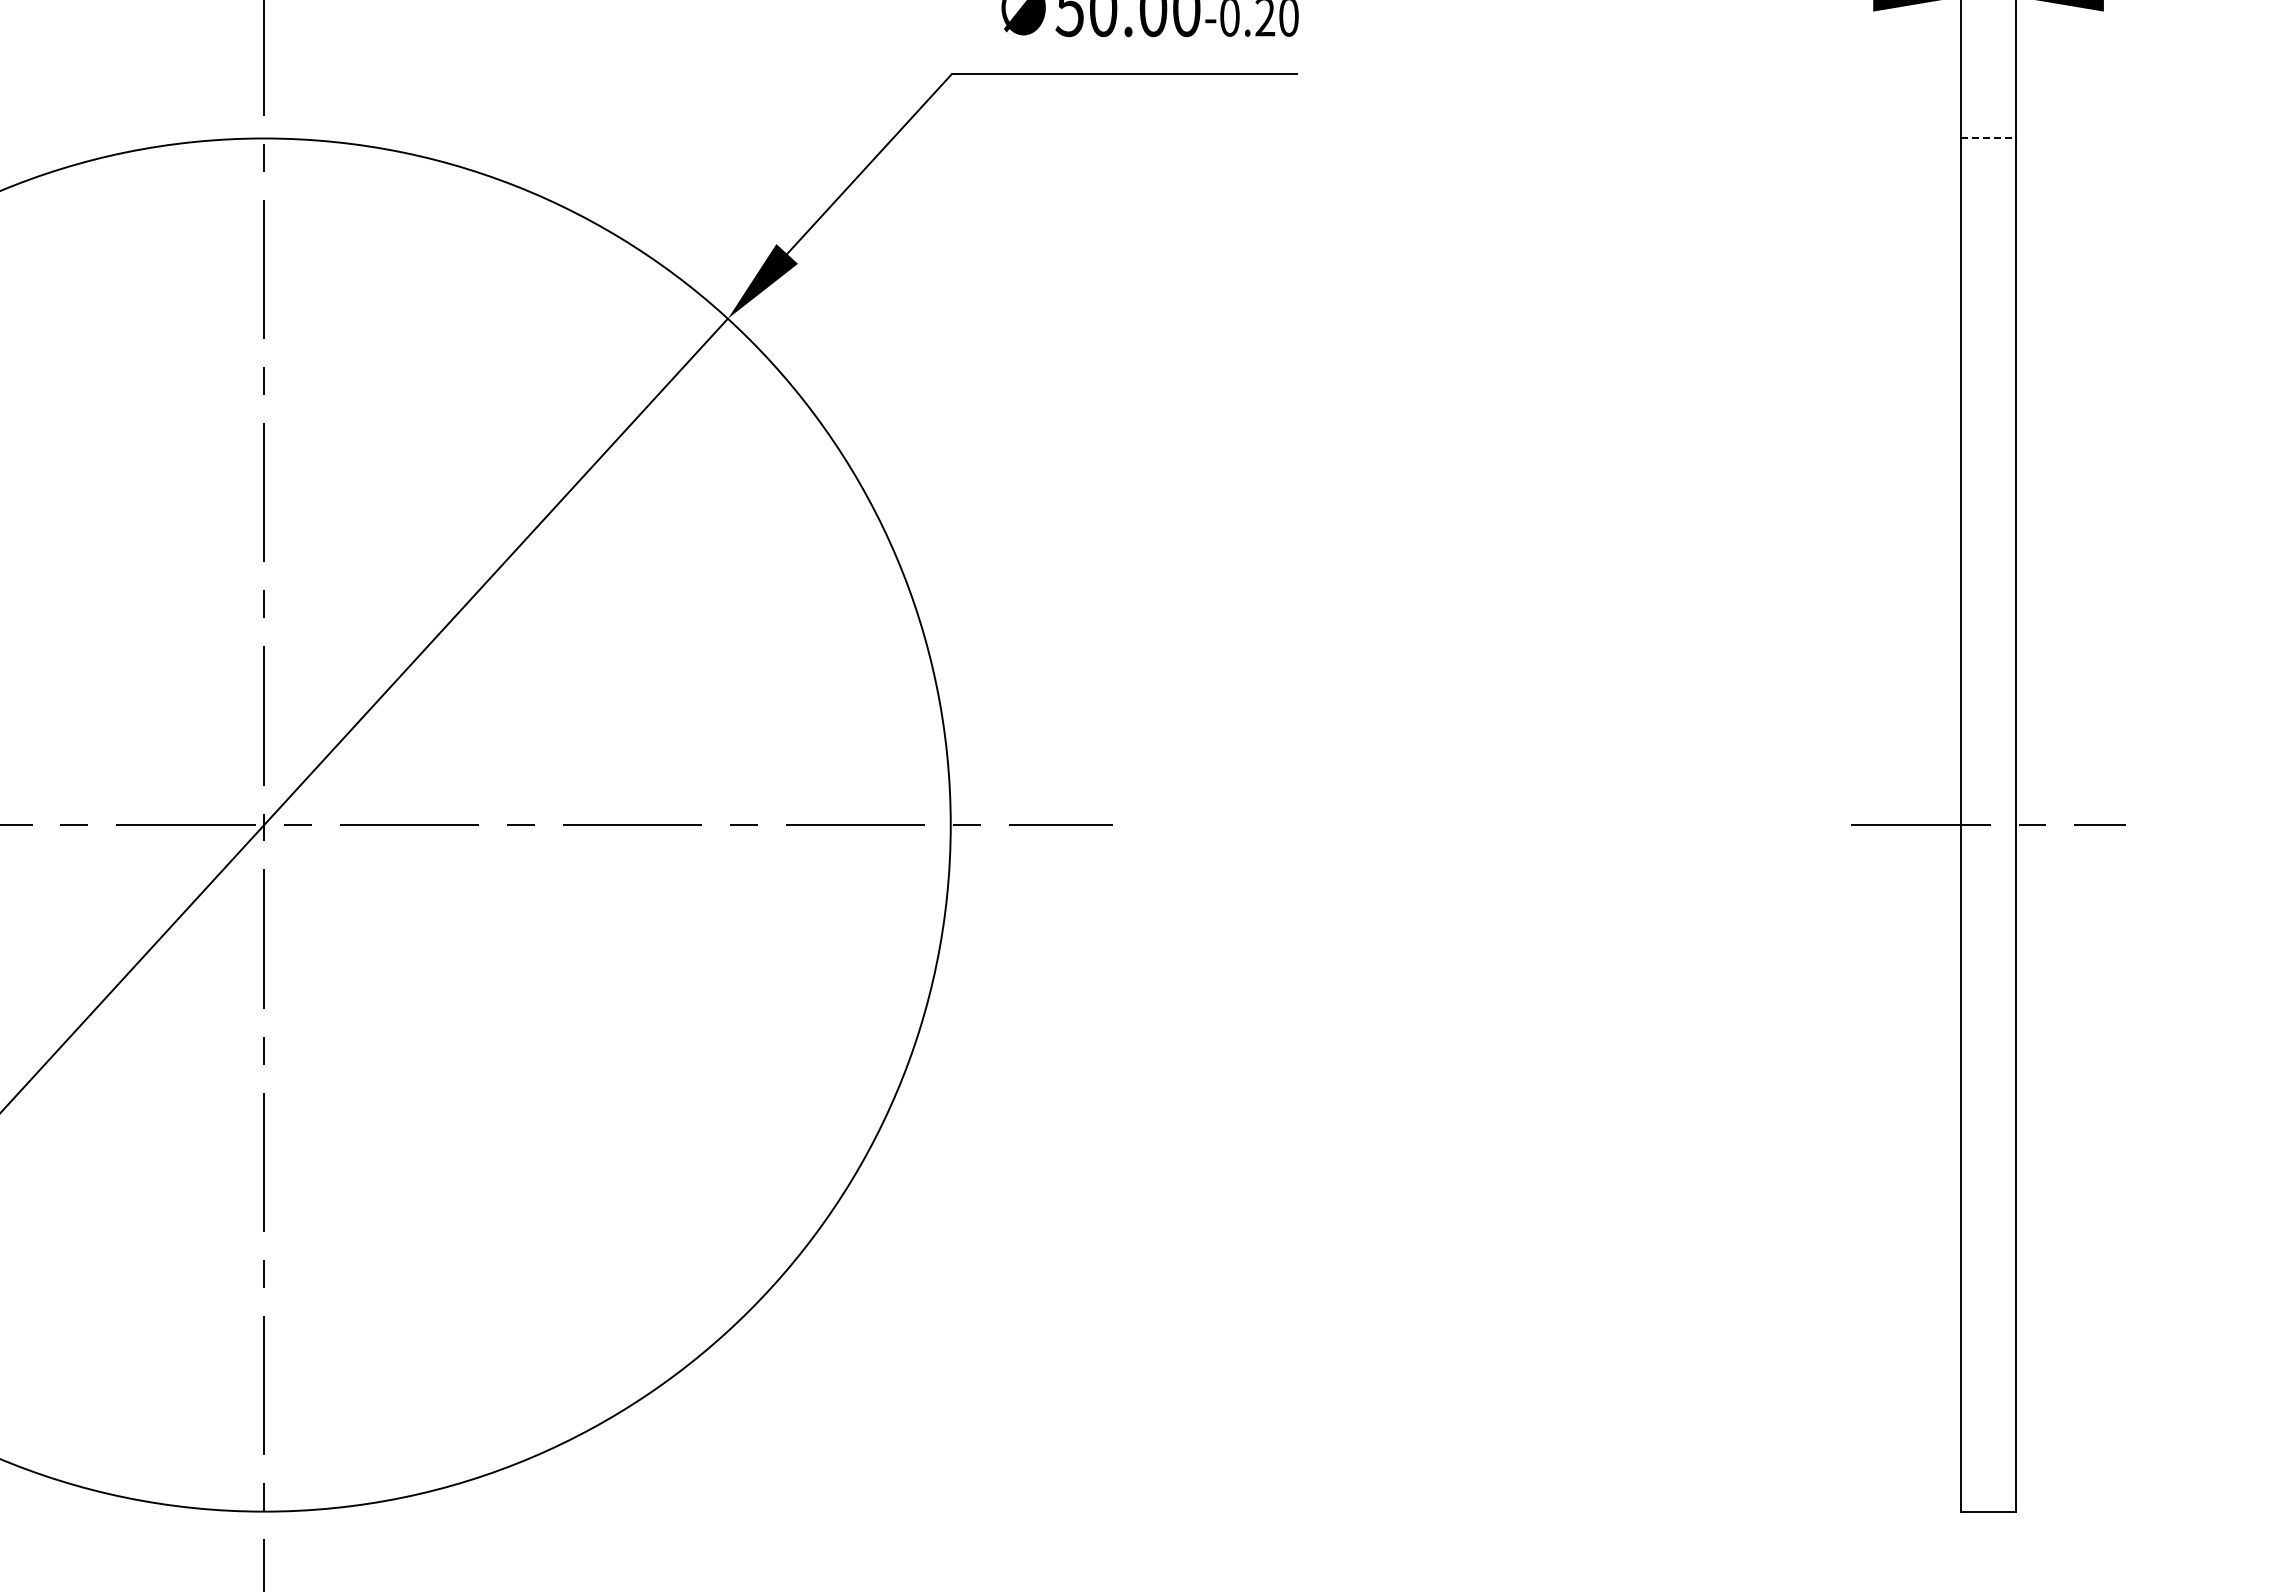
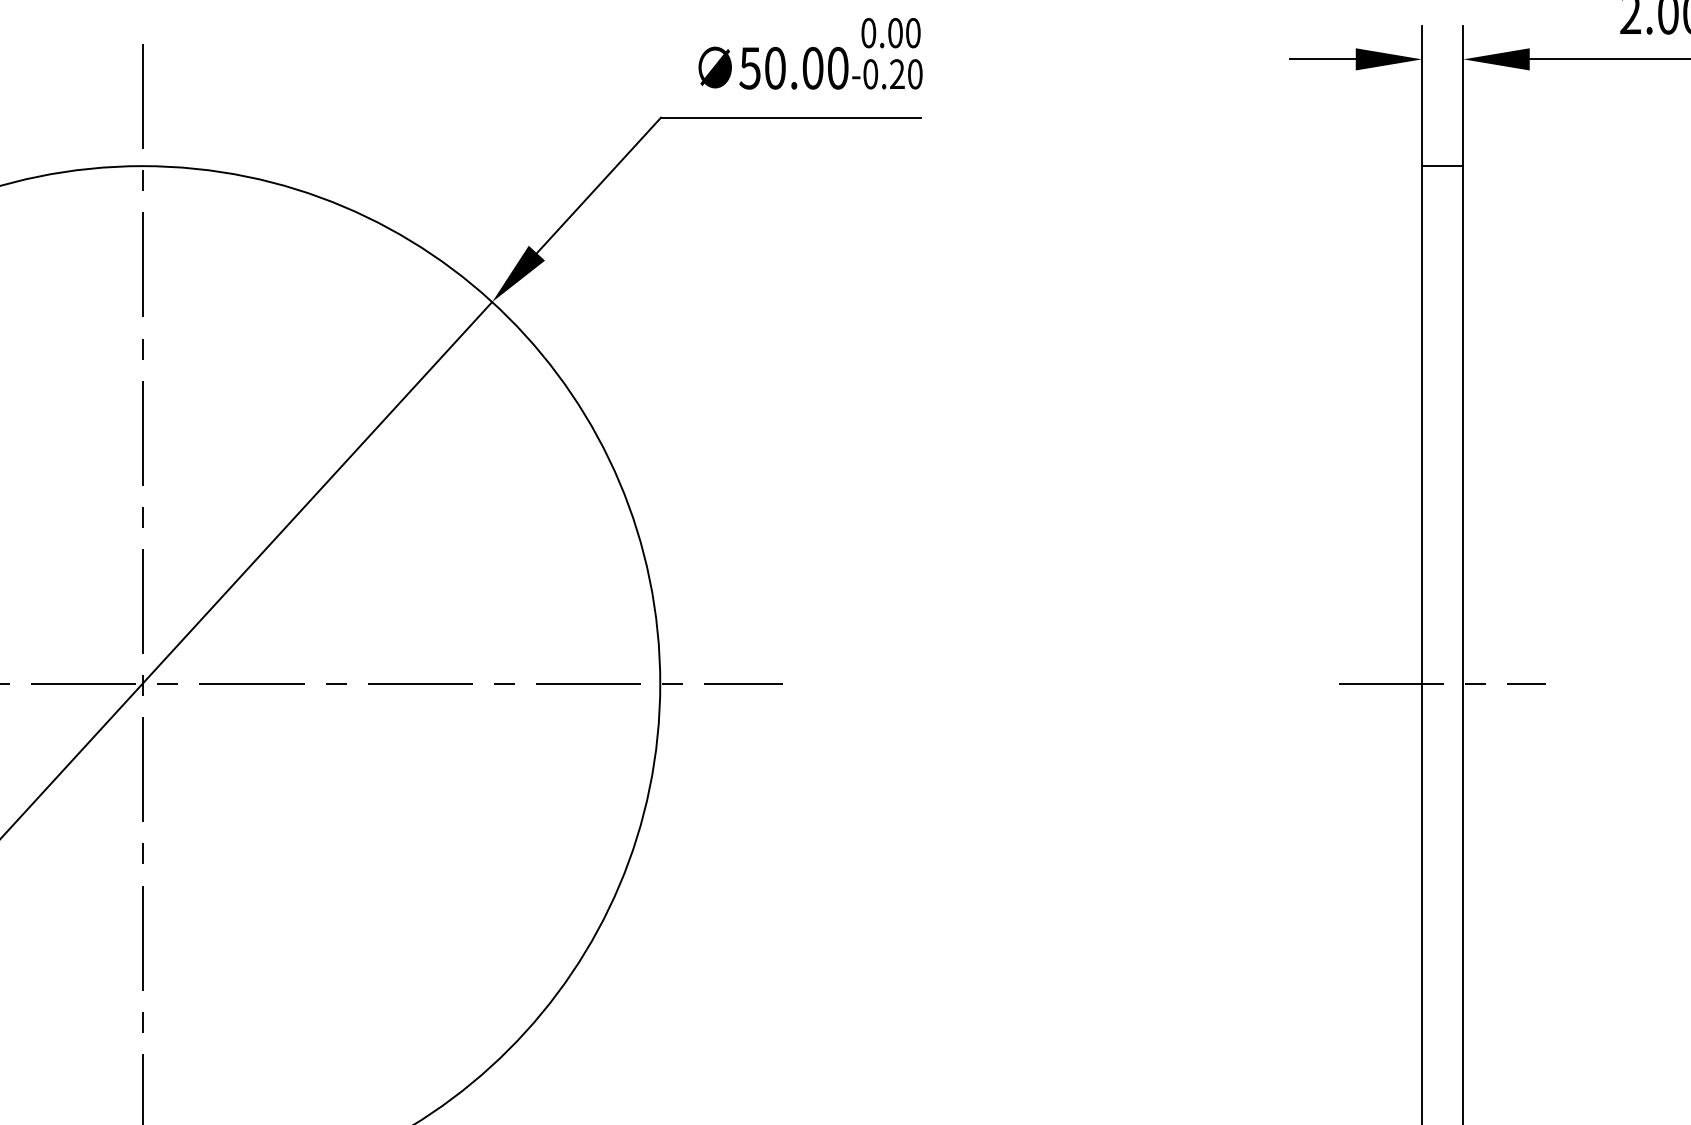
line: (1988, 138) -> (1442, 166), dashed -> solid

